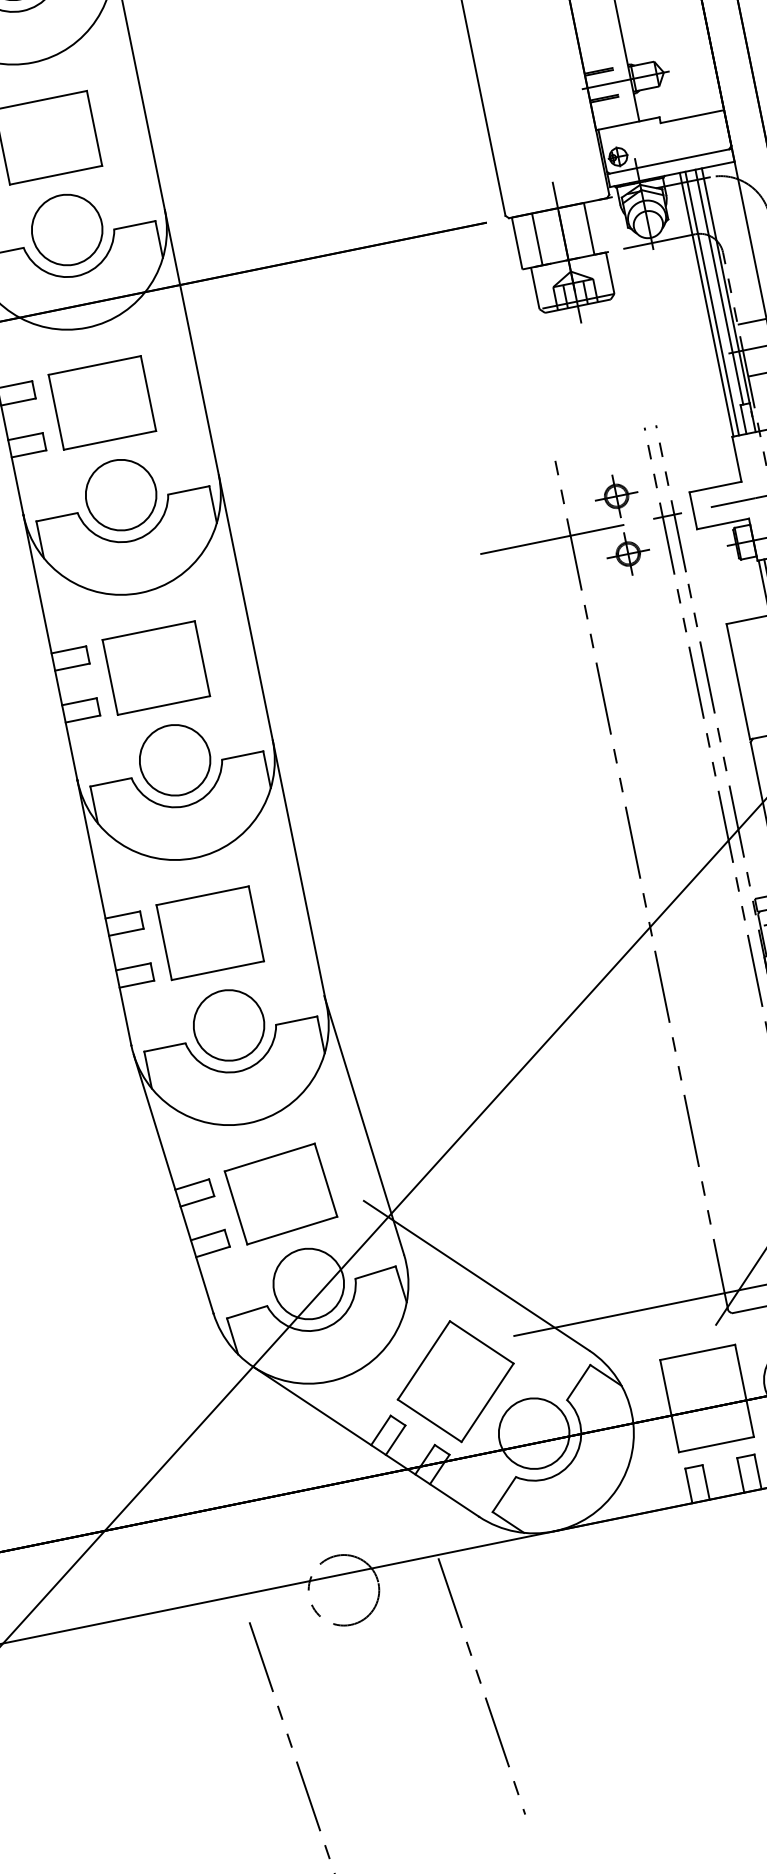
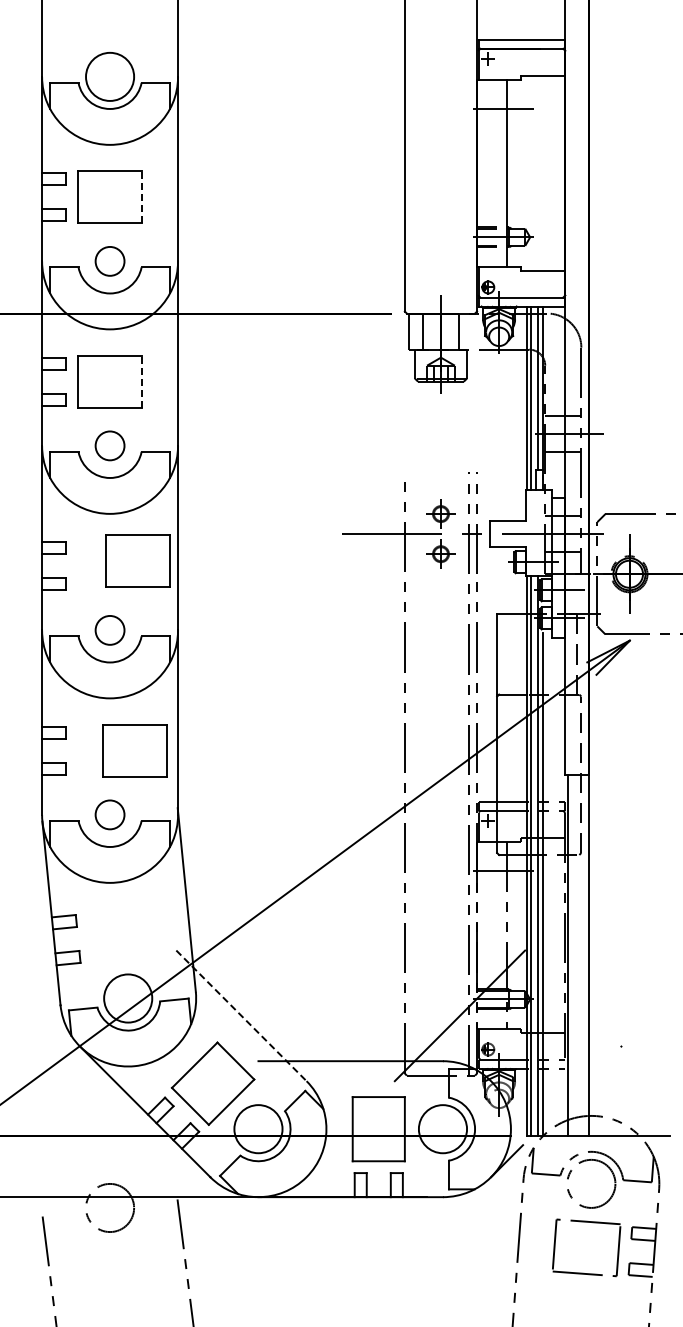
line: (94, 127) -> (142, 196), solid -> dashed
circle: (67, 230) -> (110, 261), size x0.6
line: (148, 393) -> (142, 381), solid -> dashed
circle: (121, 494) -> (110, 445), size x0.6
part: (155, 667) -> (137, 560), moved
circle: (175, 760) -> (110, 630), size x0.6
part: (209, 933) -> (134, 750), moved
circle: (229, 1024) -> (110, 814), size x0.6
part: (280, 1193) -> (121, 934), removed
line: (476, 1276) -> (241, 1016), solid -> dashed

